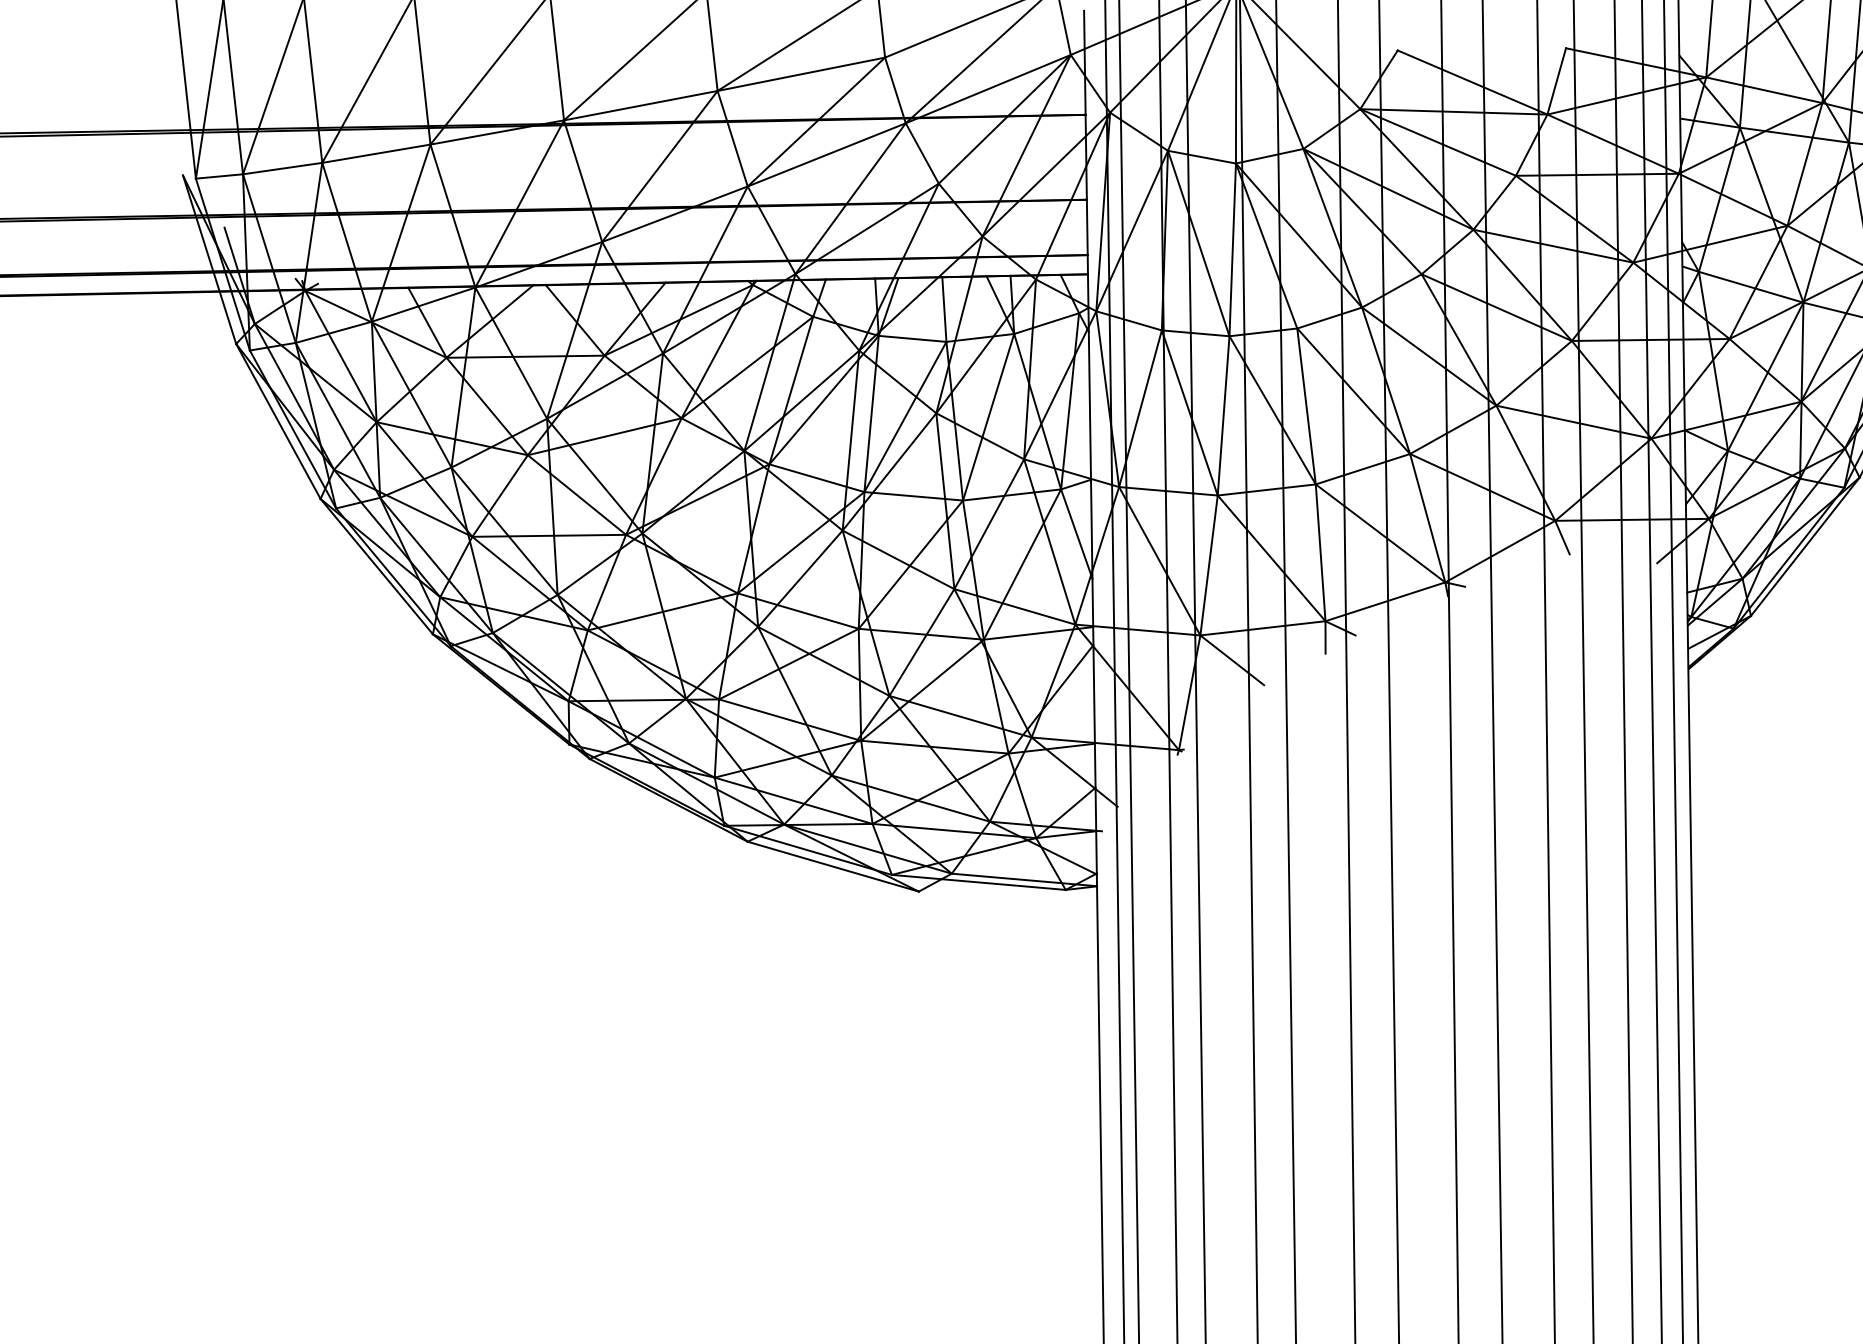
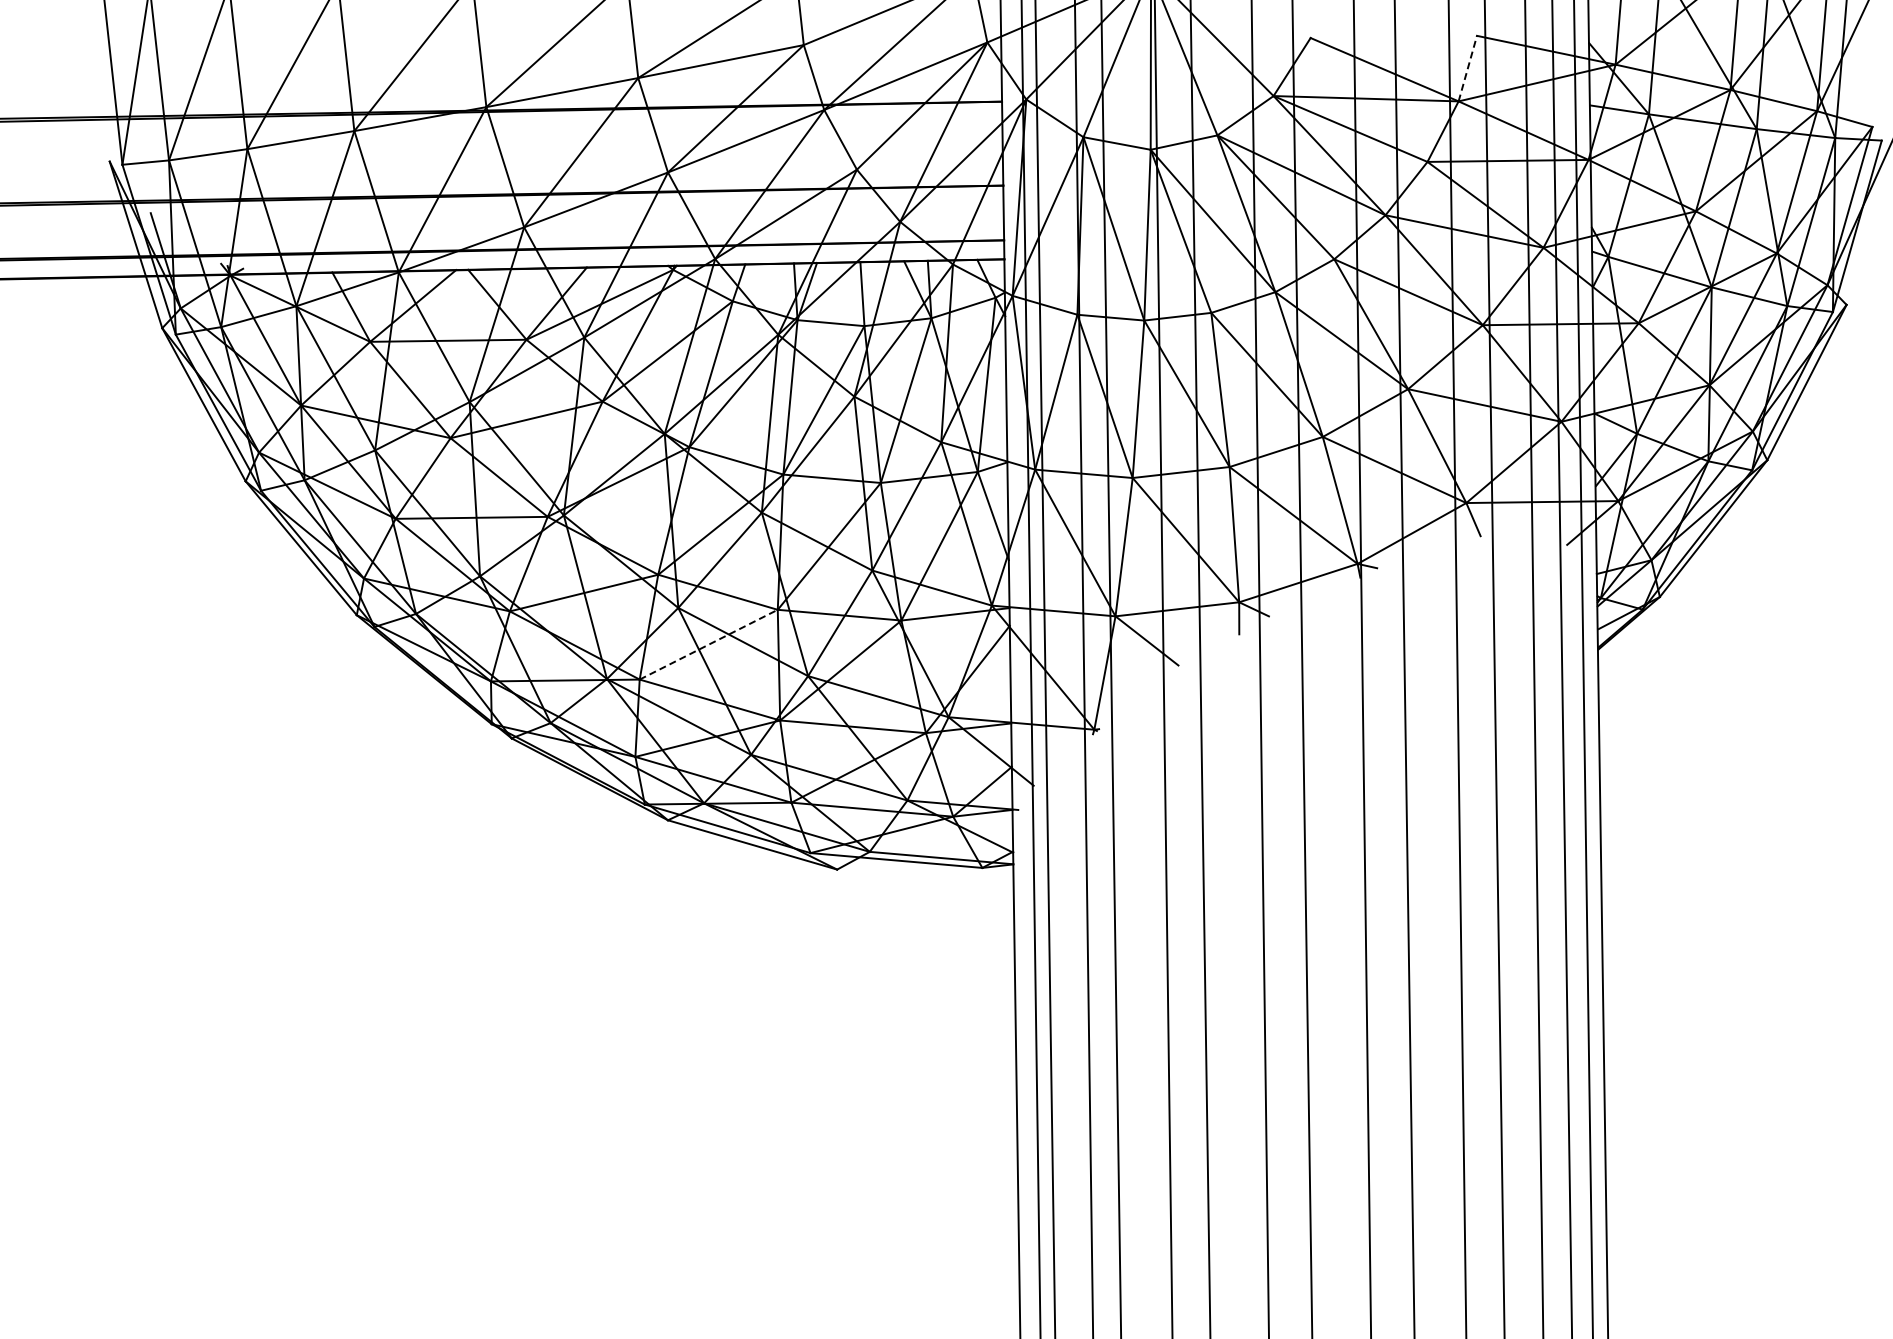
line: (1556, 81) -> (1467, 68), solid -> dashed
line: (789, 663) -> (709, 644), solid -> dashed

